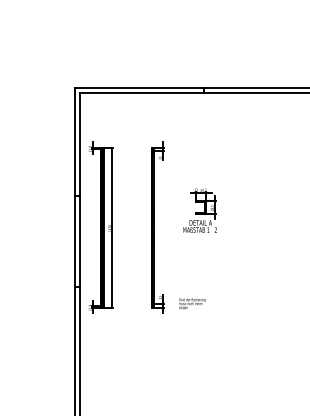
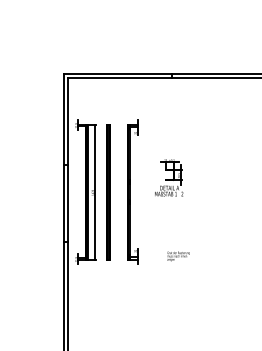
line: (128, 227) -> (108, 191), added
text: (192, 303) -> (178, 256), moved

